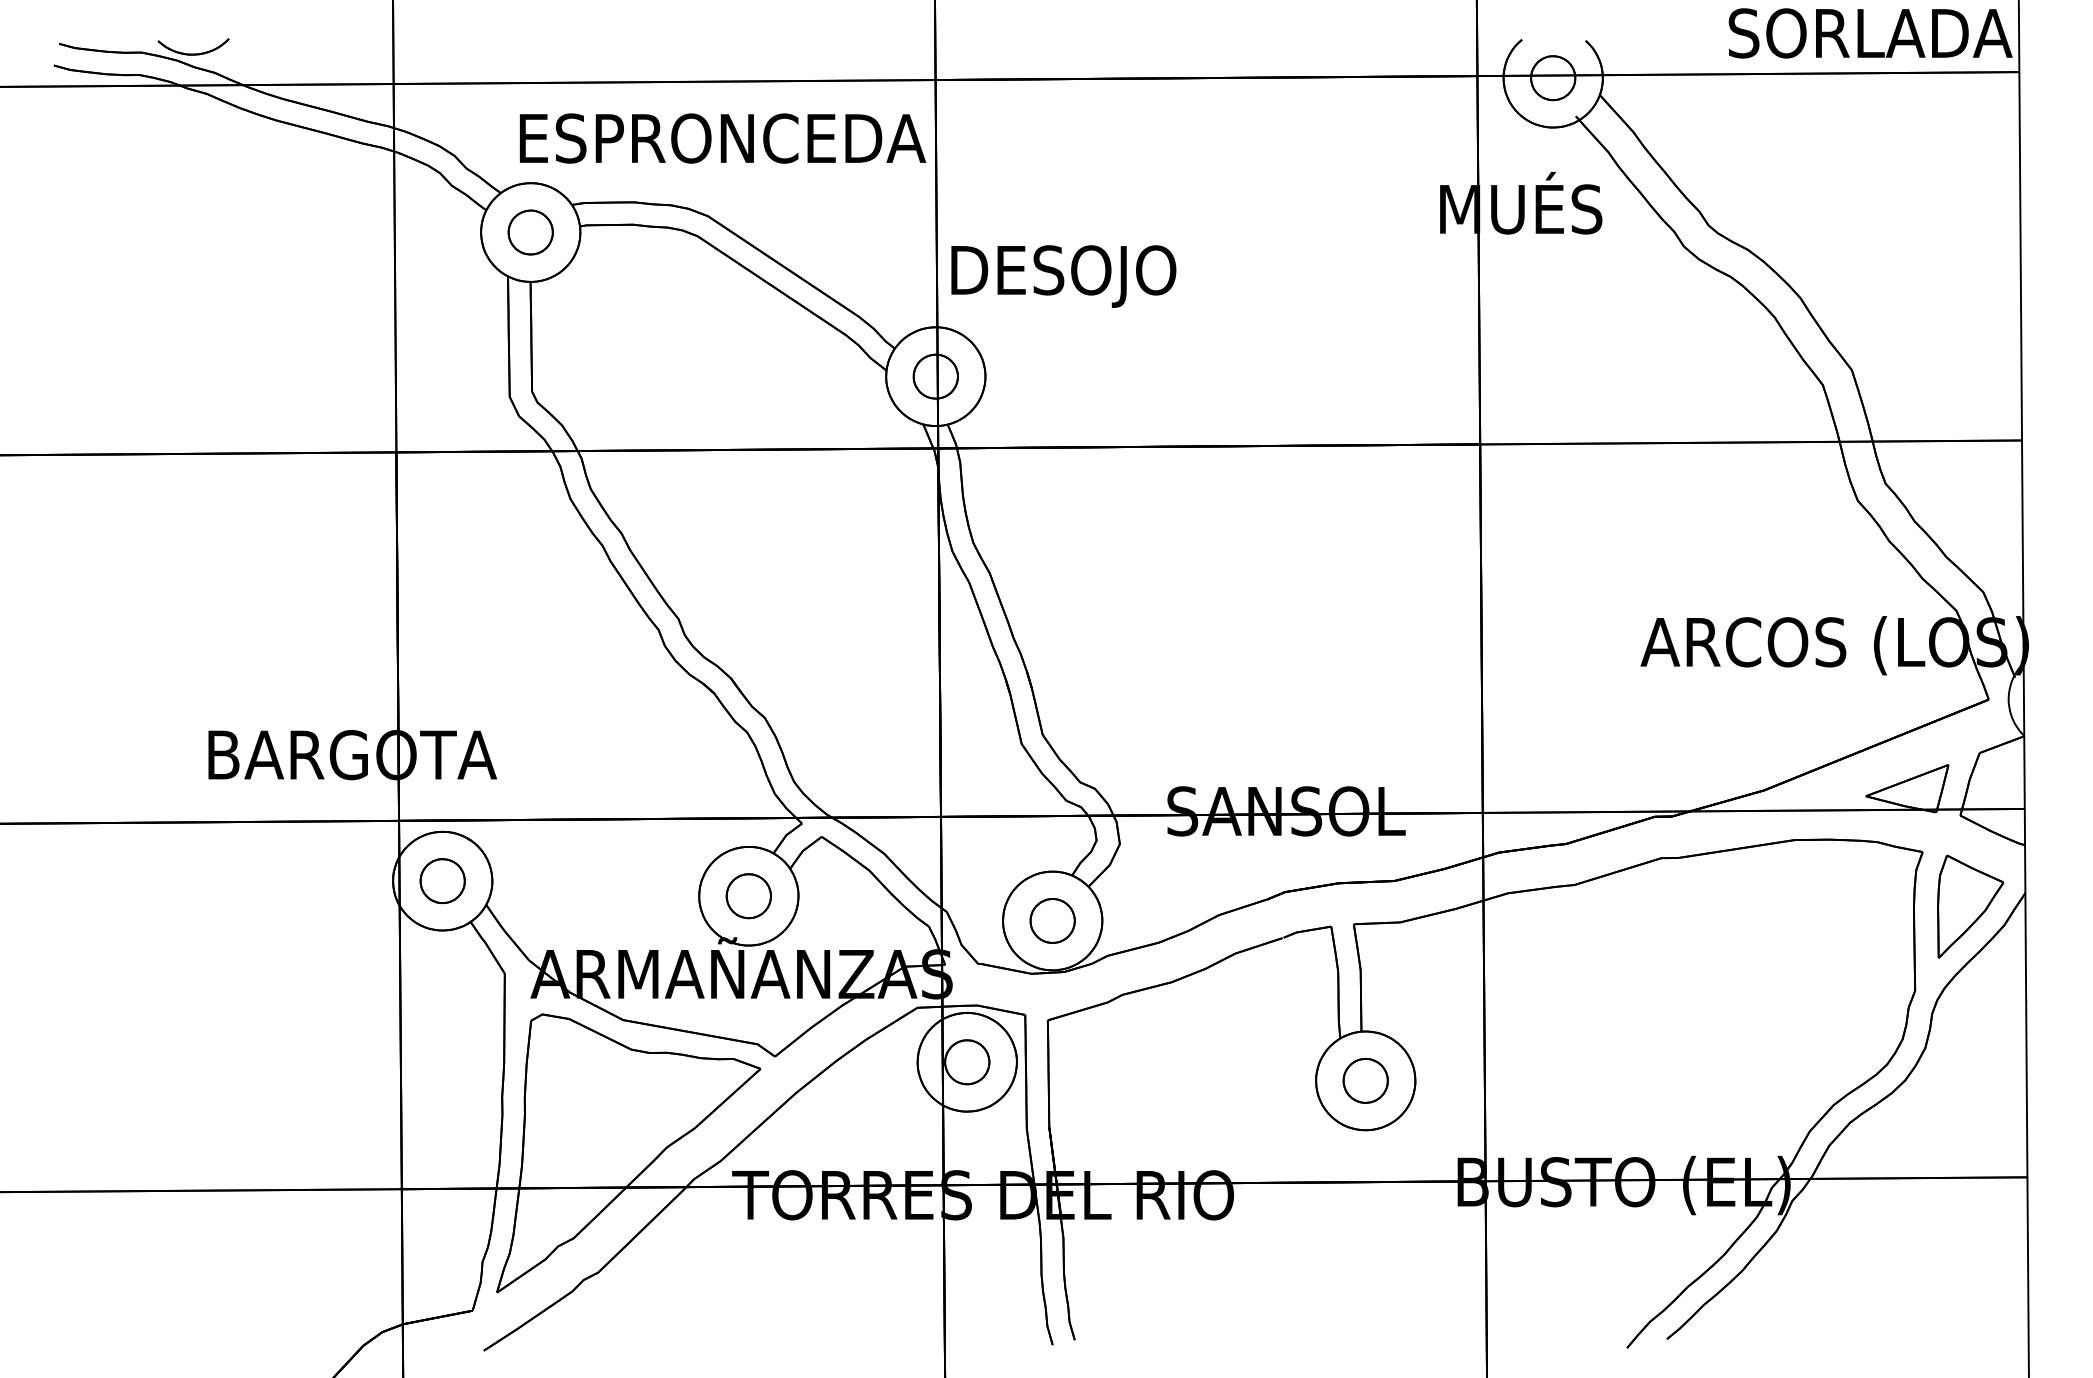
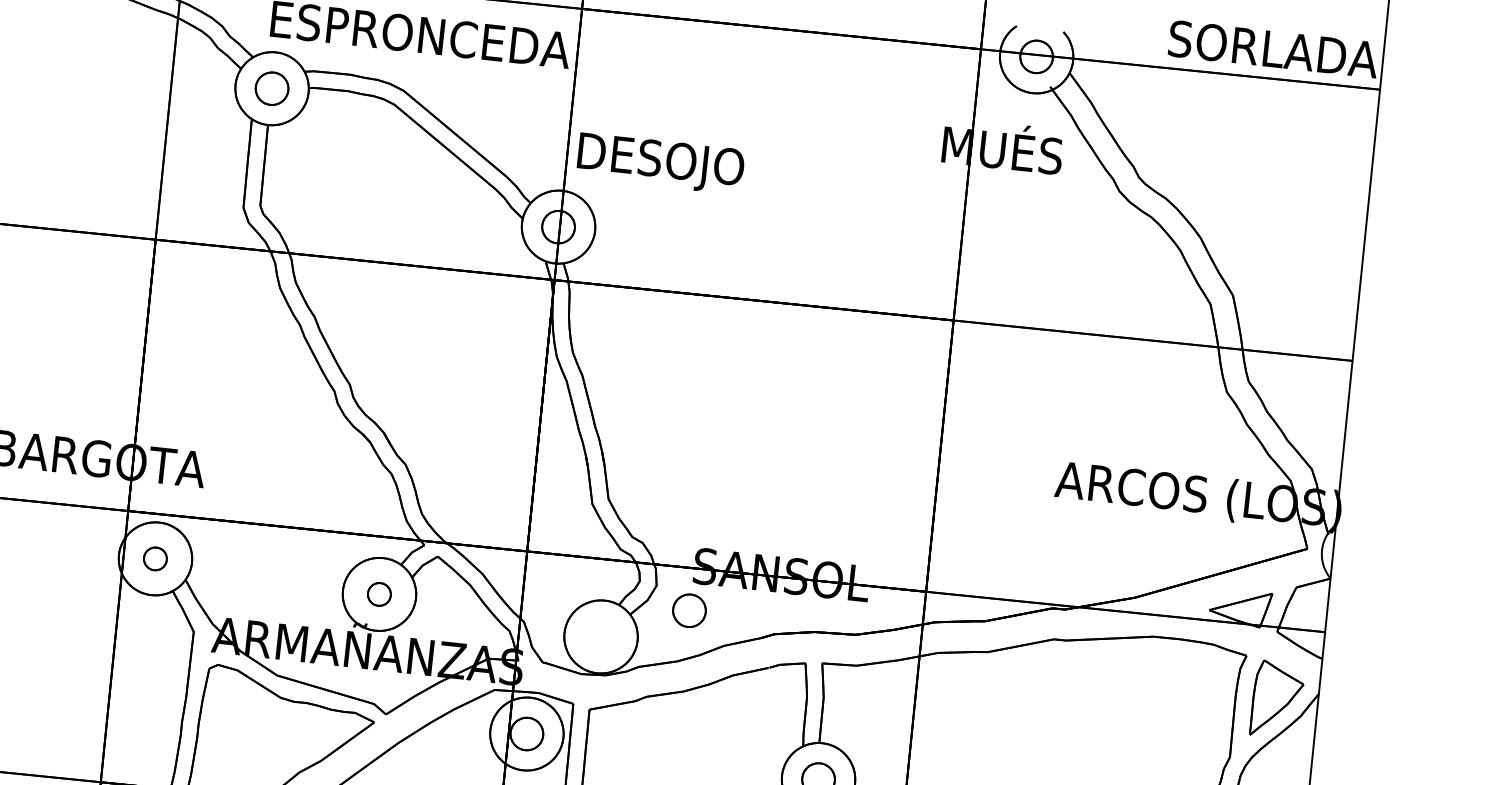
part: (442, 881) -> (155, 559), size x0.7
part: (748, 896) -> (379, 594), size x0.7
part: (1052, 920) -> (689, 610), moved

